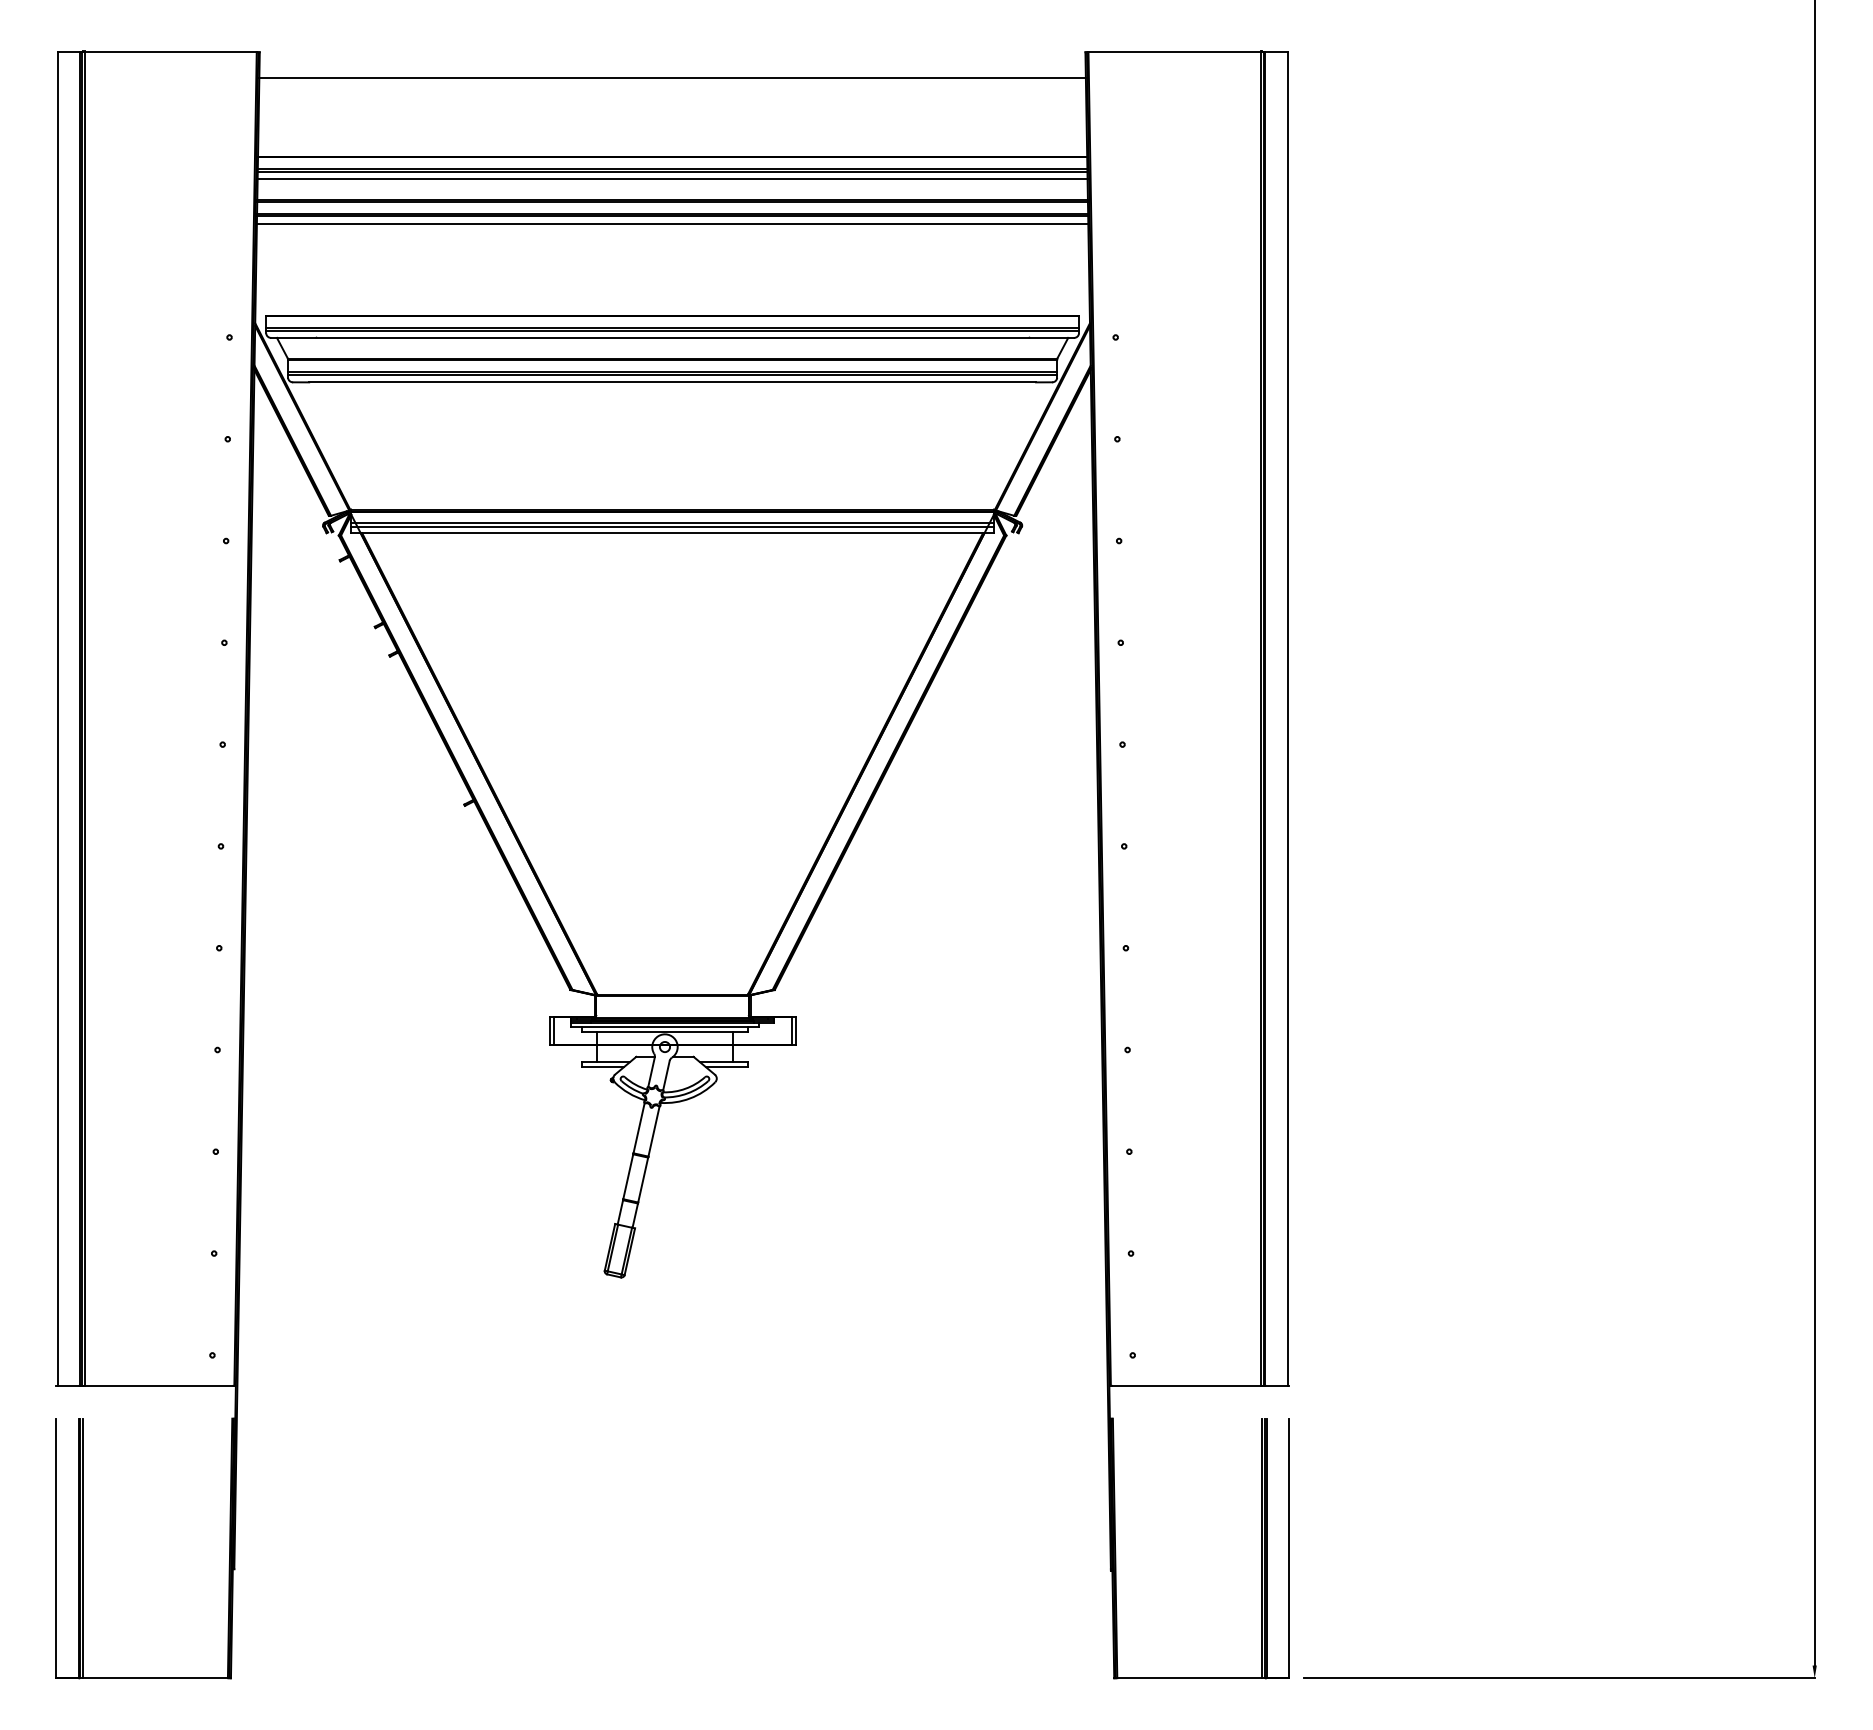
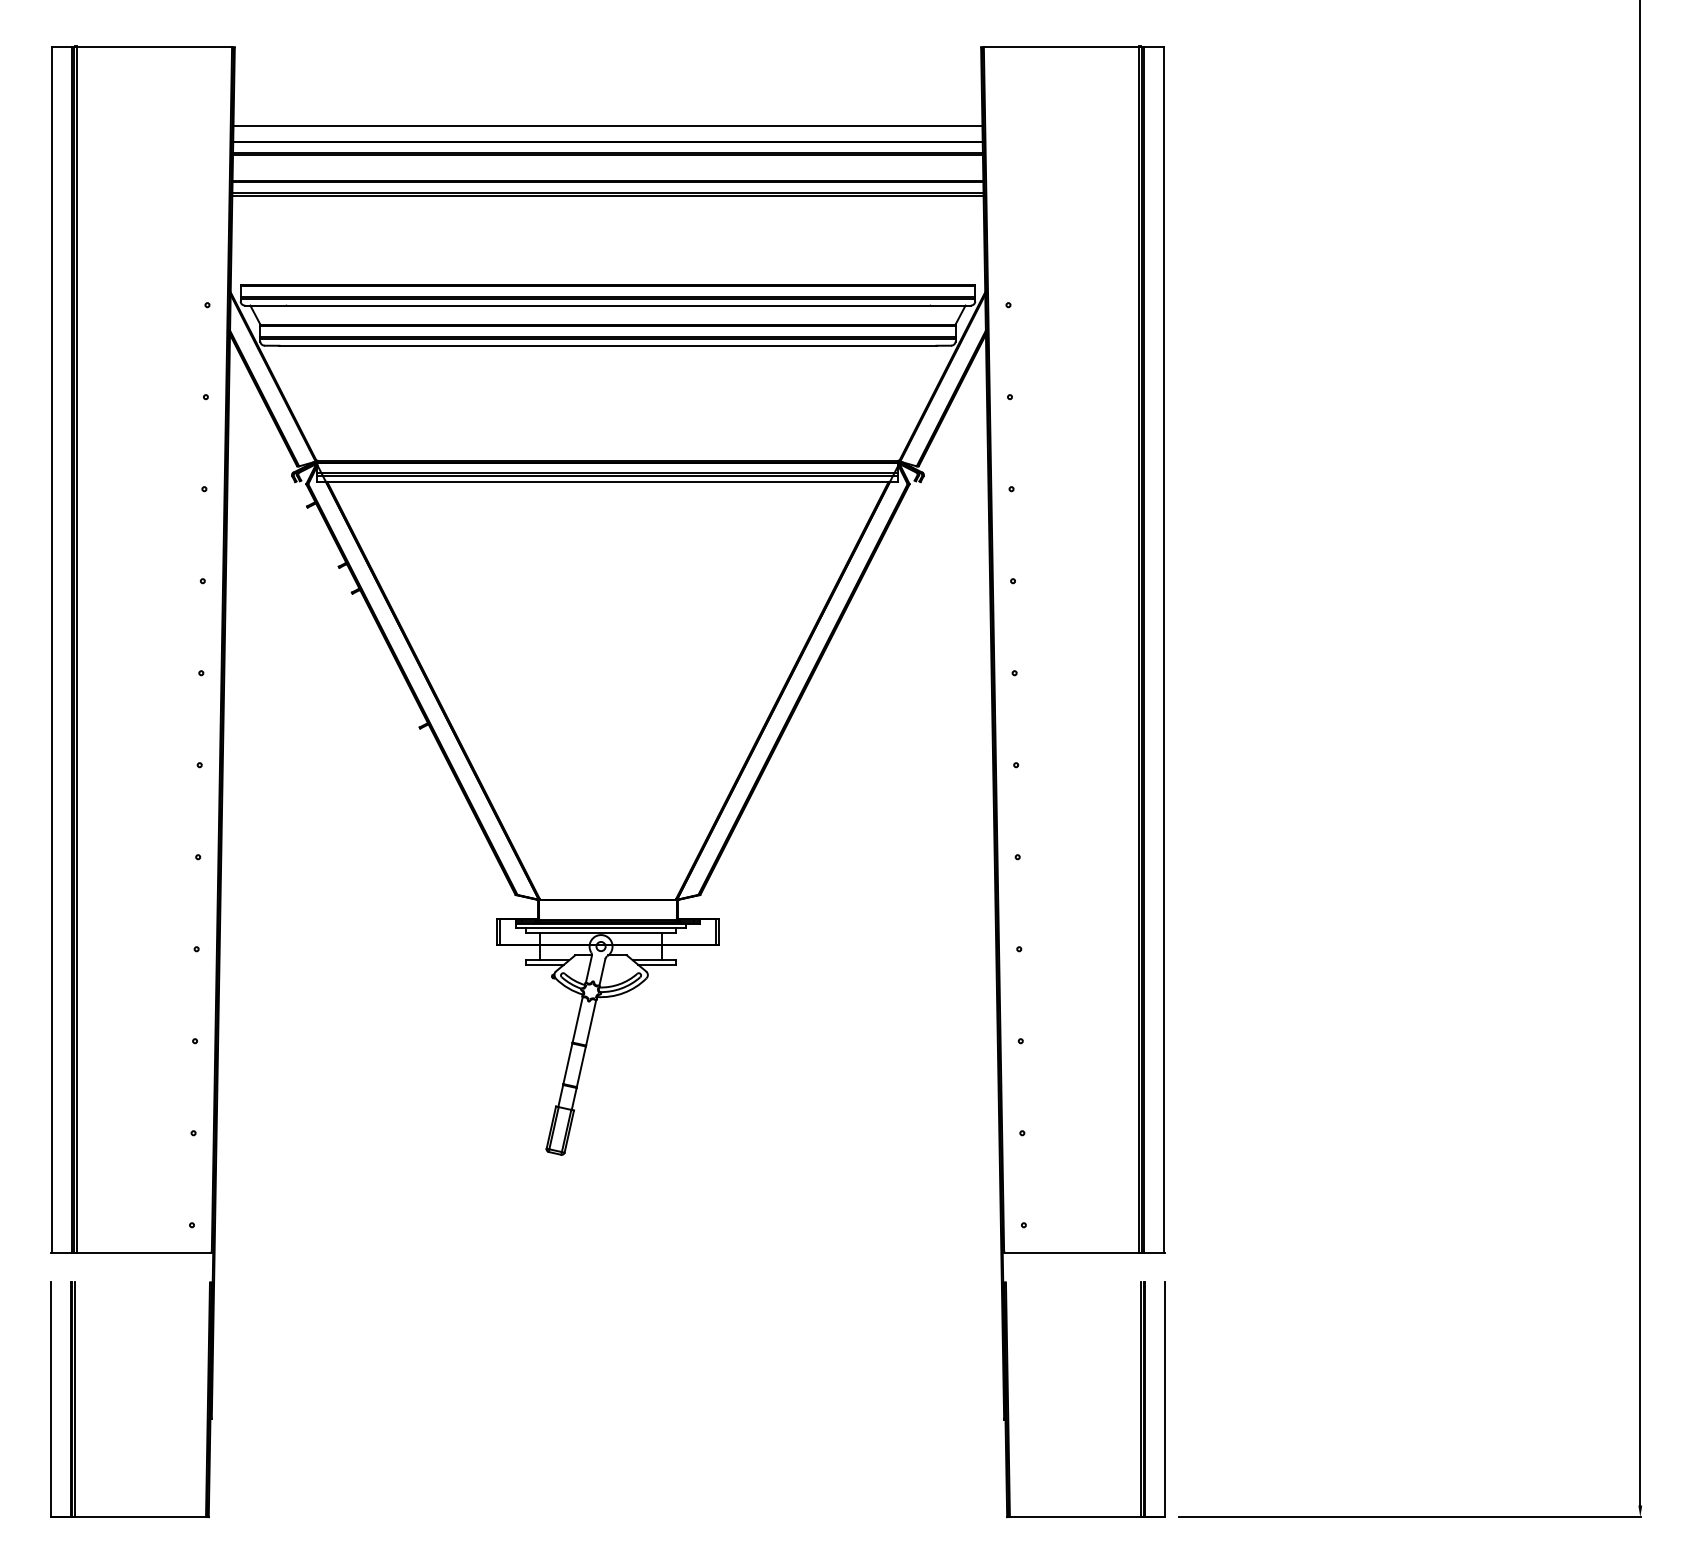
line: (672, 78) -> (607, 126), moved
line: (672, 179) -> (607, 162), removed
line: (672, 223) -> (607, 202), removed

